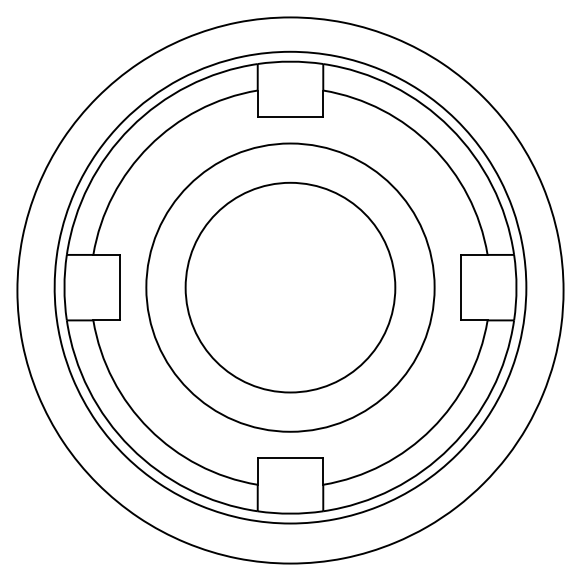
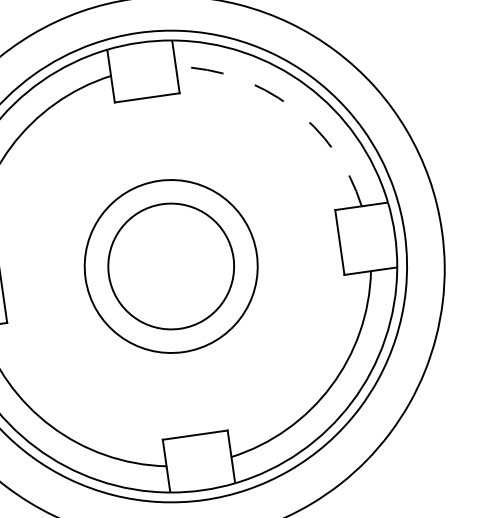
arc: (431, 146) -> (290, 106), solid -> dashed
circle: (290, 287) -> (171, 266), size x0.6
circle: (290, 287) -> (171, 266), size x0.6

